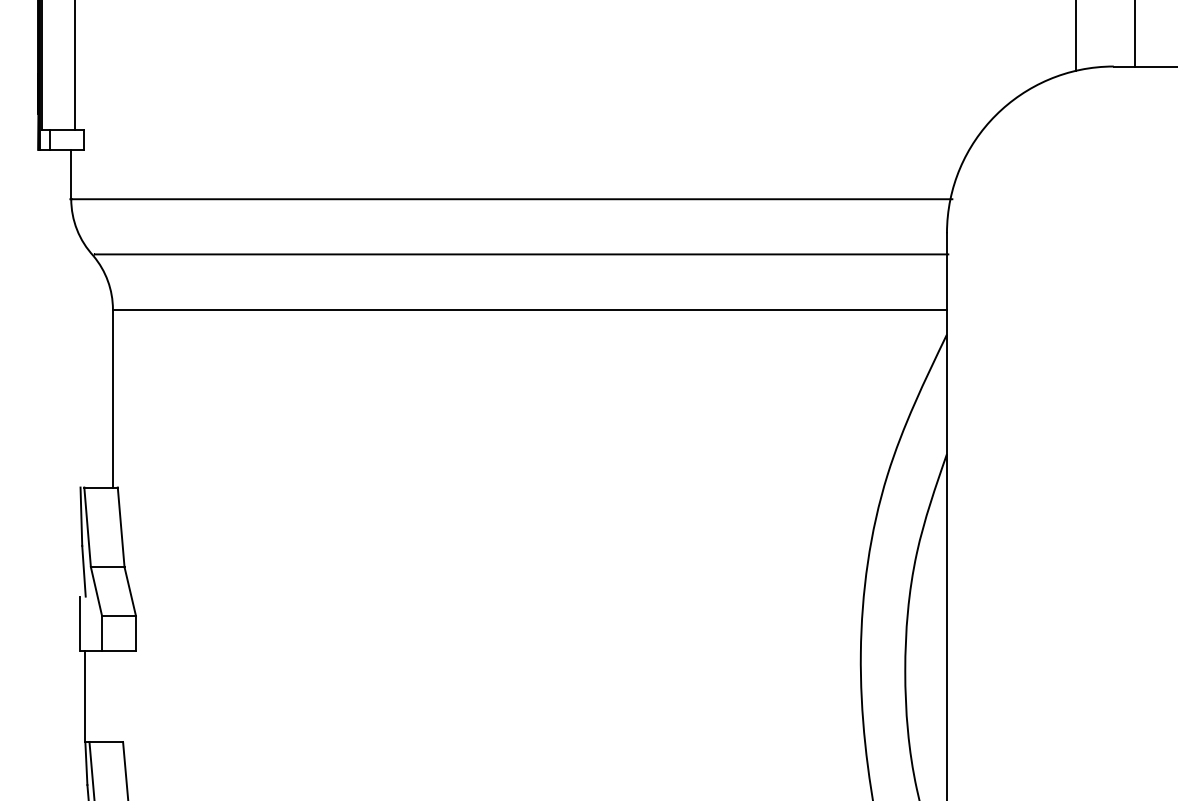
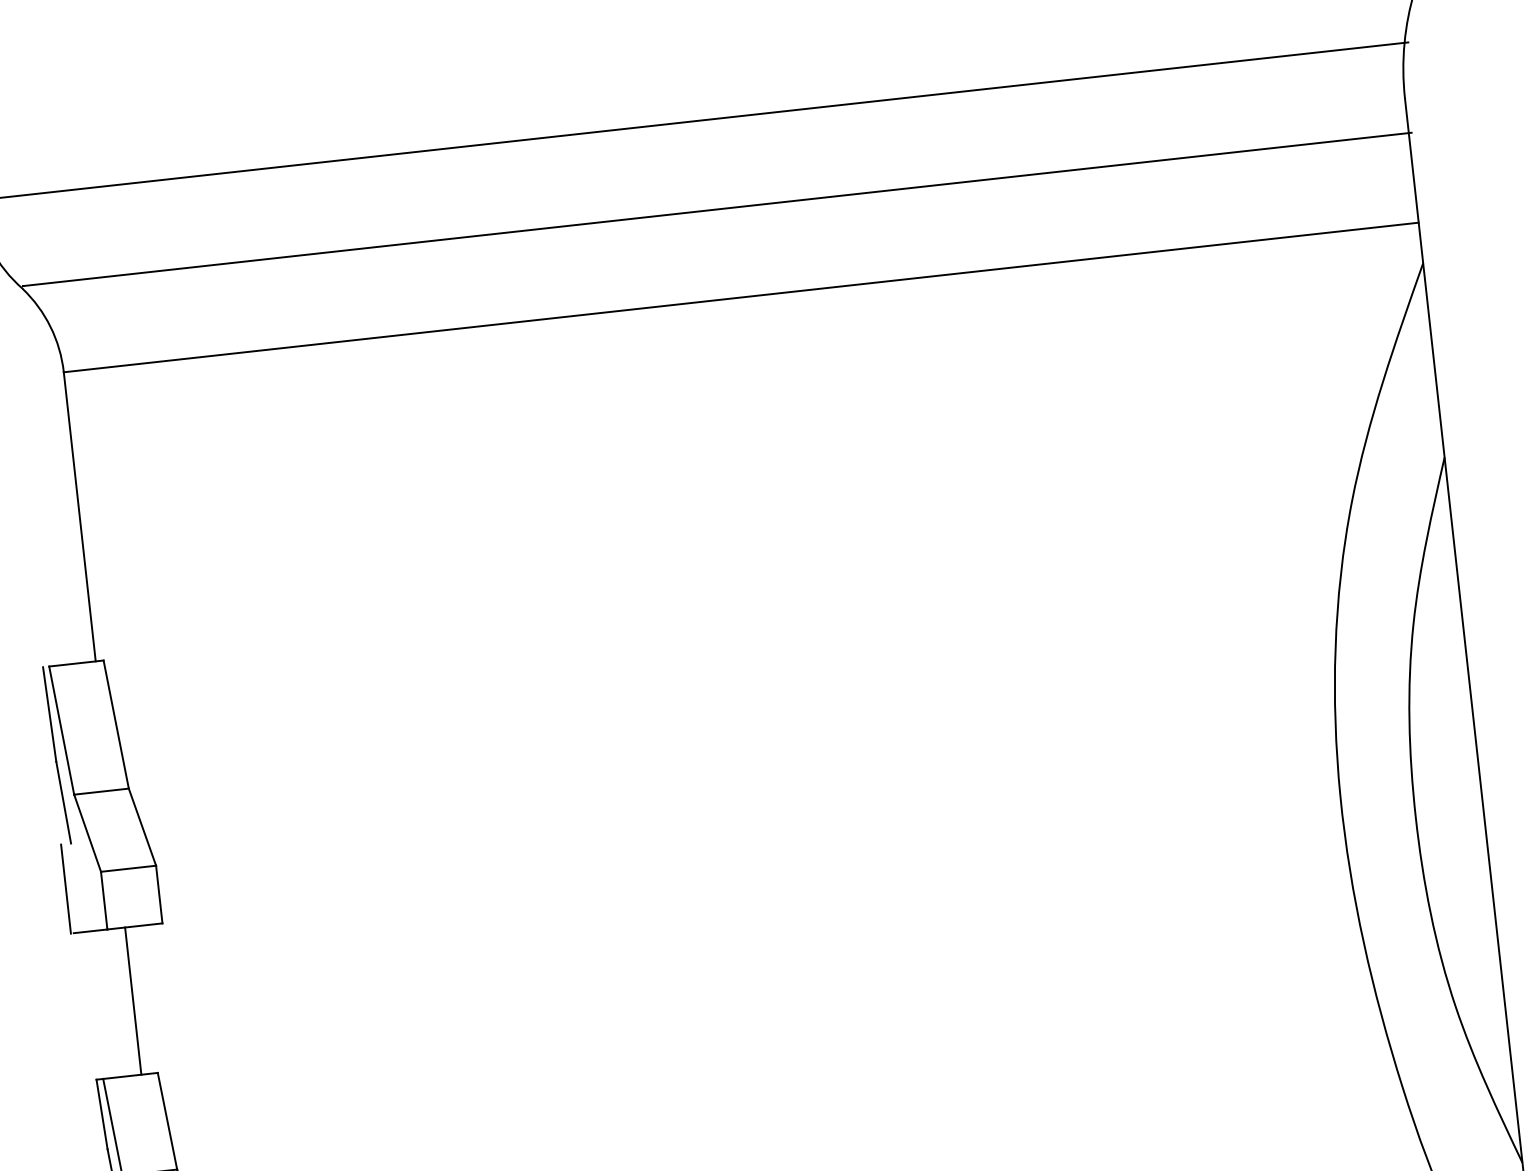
line: (84, 696) -> (132, 1000), moved

